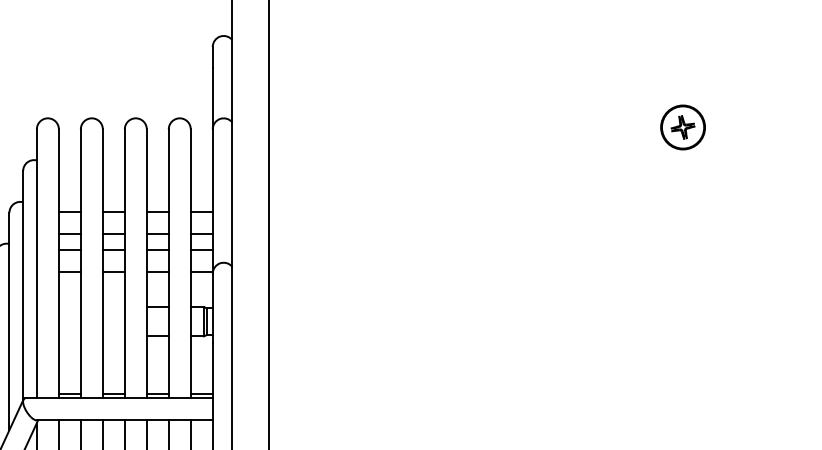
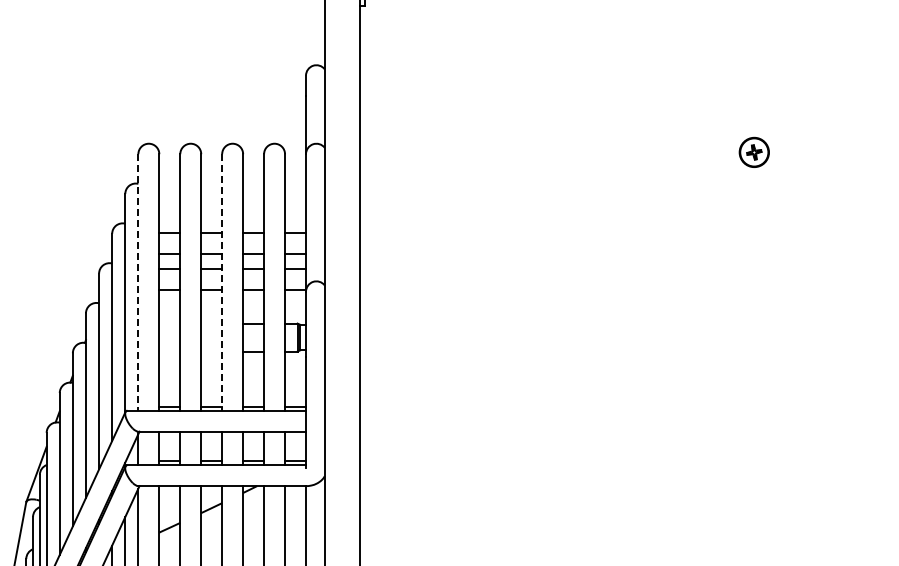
part: (683, 127) -> (754, 152), size x0.7
line: (37, 263) -> (138, 282), solid -> dashed
line: (125, 263) -> (222, 282), solid -> dashed

